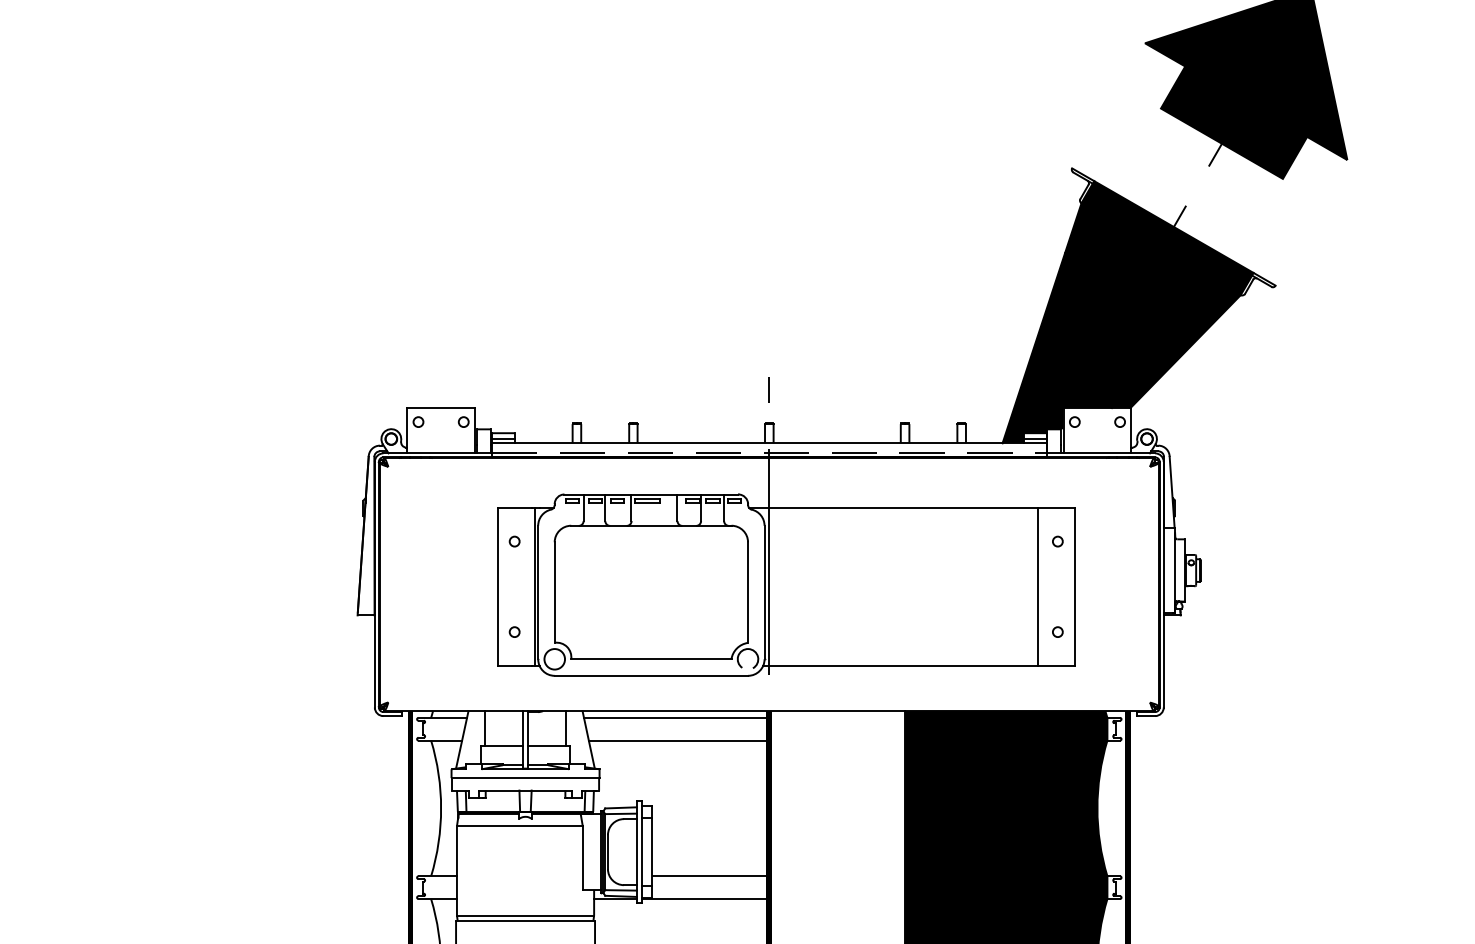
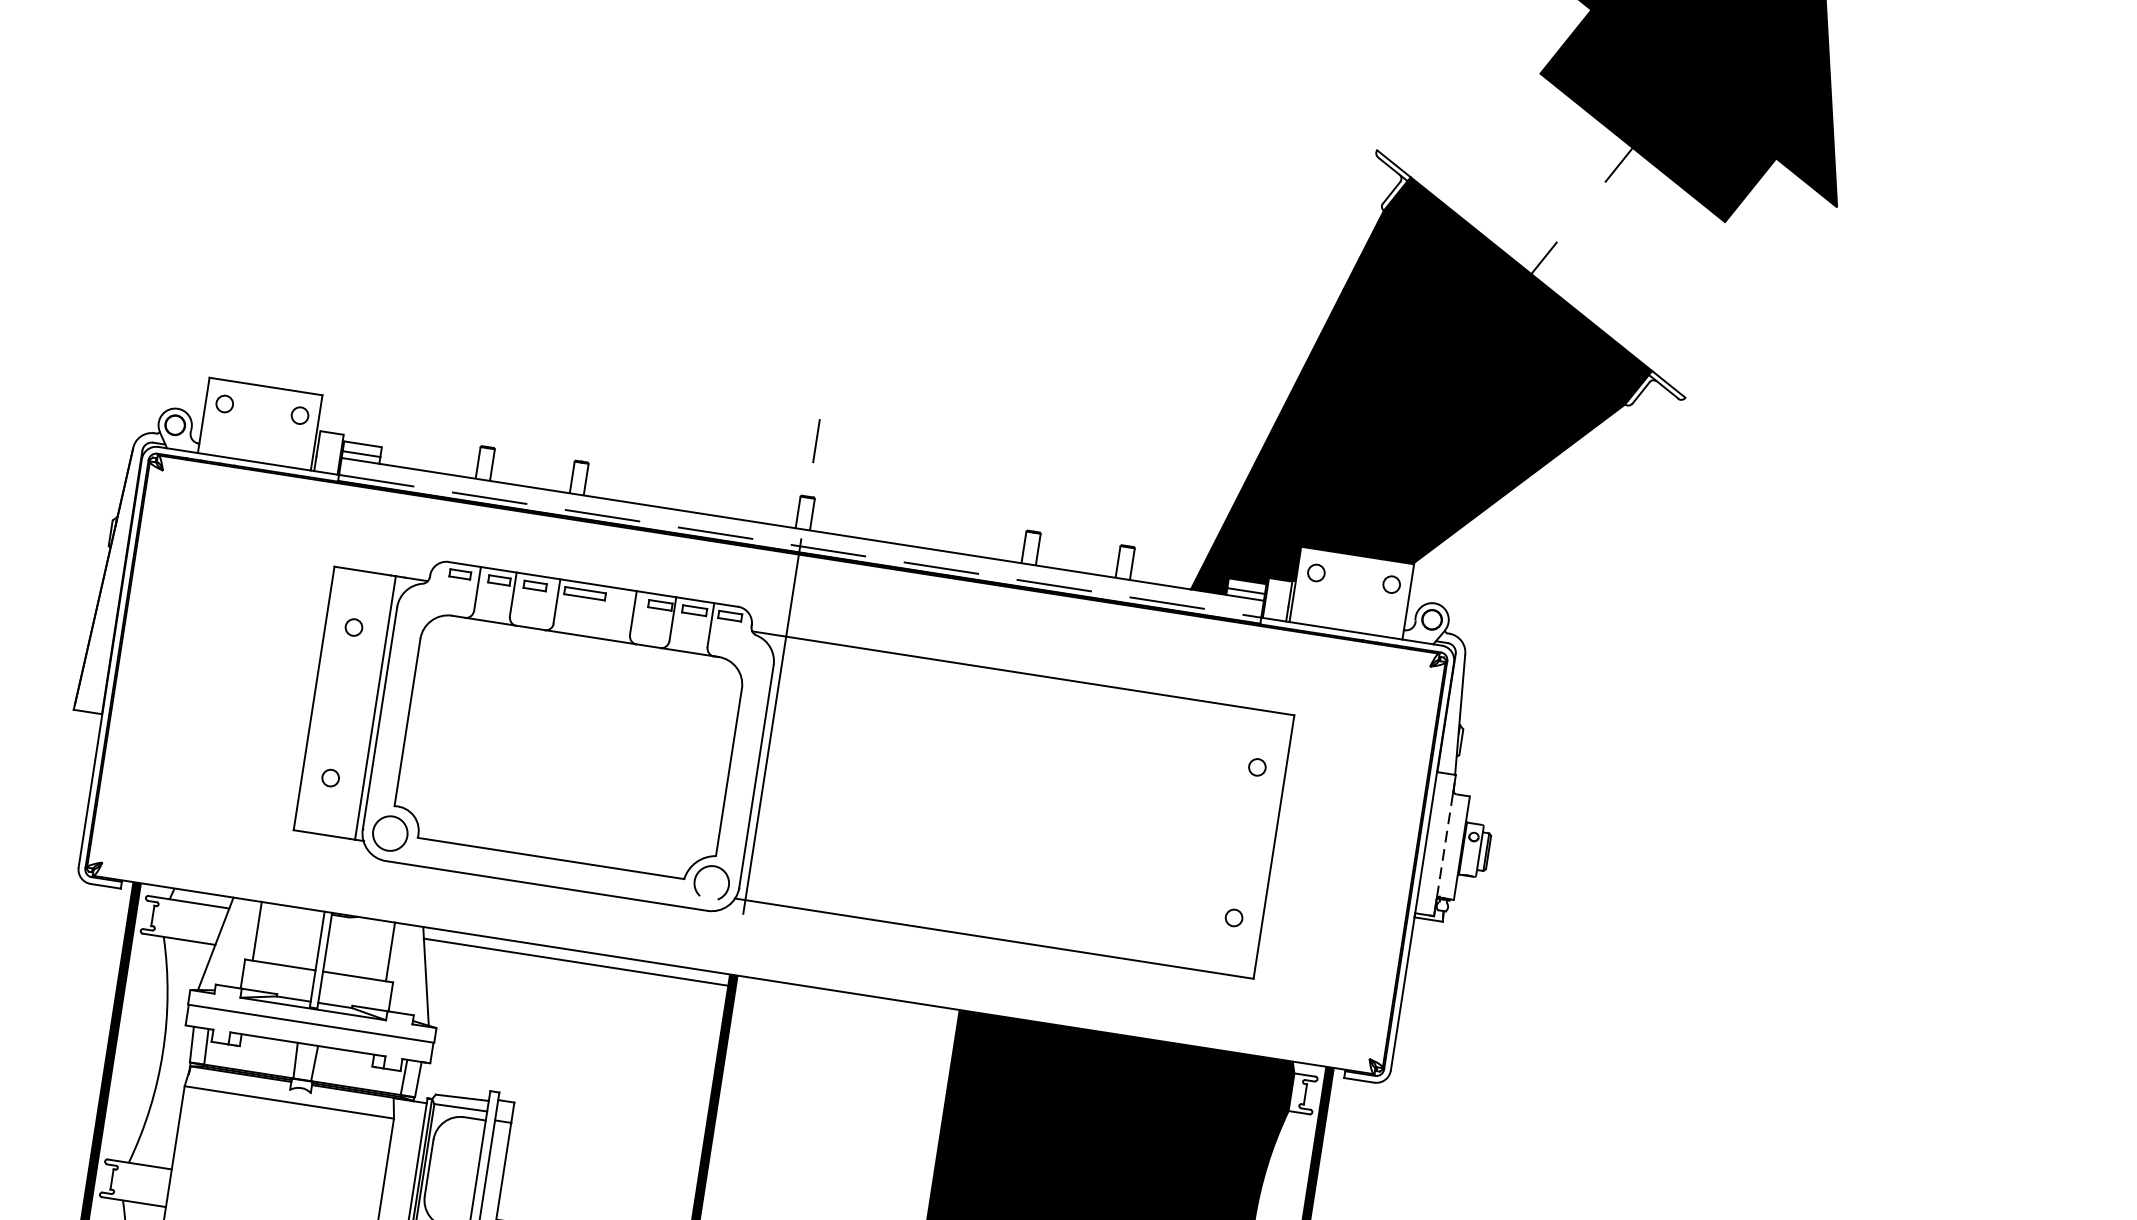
line: (1175, 569) -> (1445, 844), solid -> dashed
line: (1037, 586) -> (1211, 836), removed
line: (678, 740) -> (575, 1000), removed

